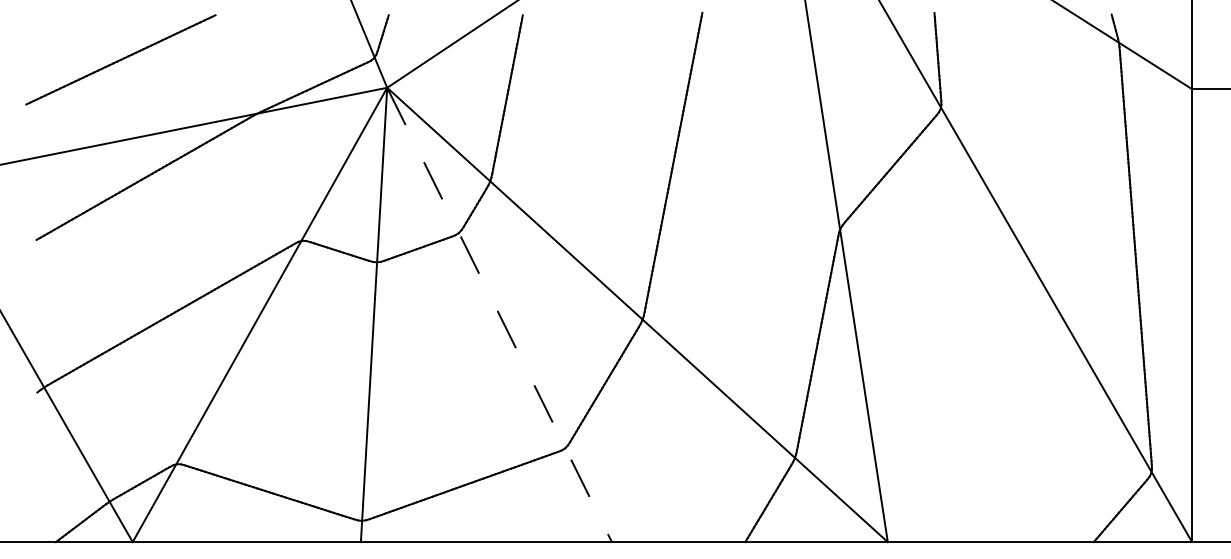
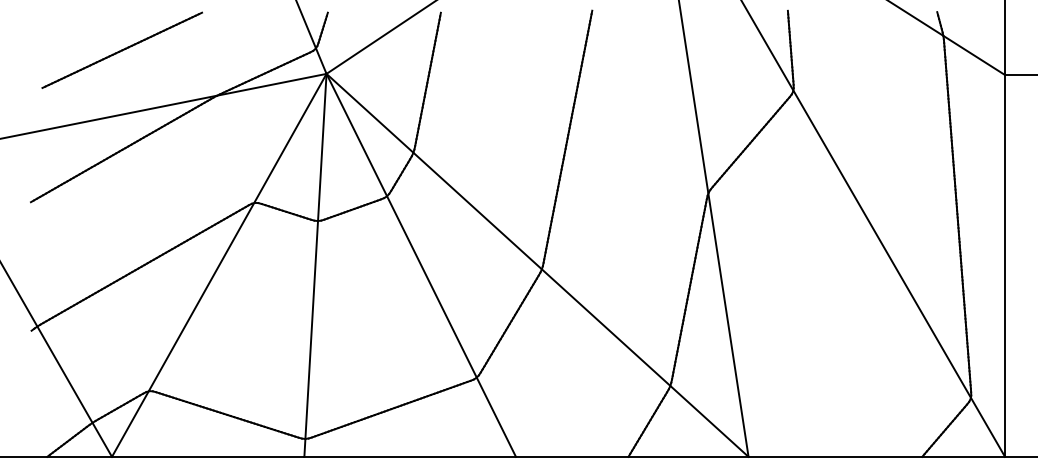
line: (120, 59) -> (121, 50), moved
line: (499, 315) -> (421, 265), dashed -> solid

